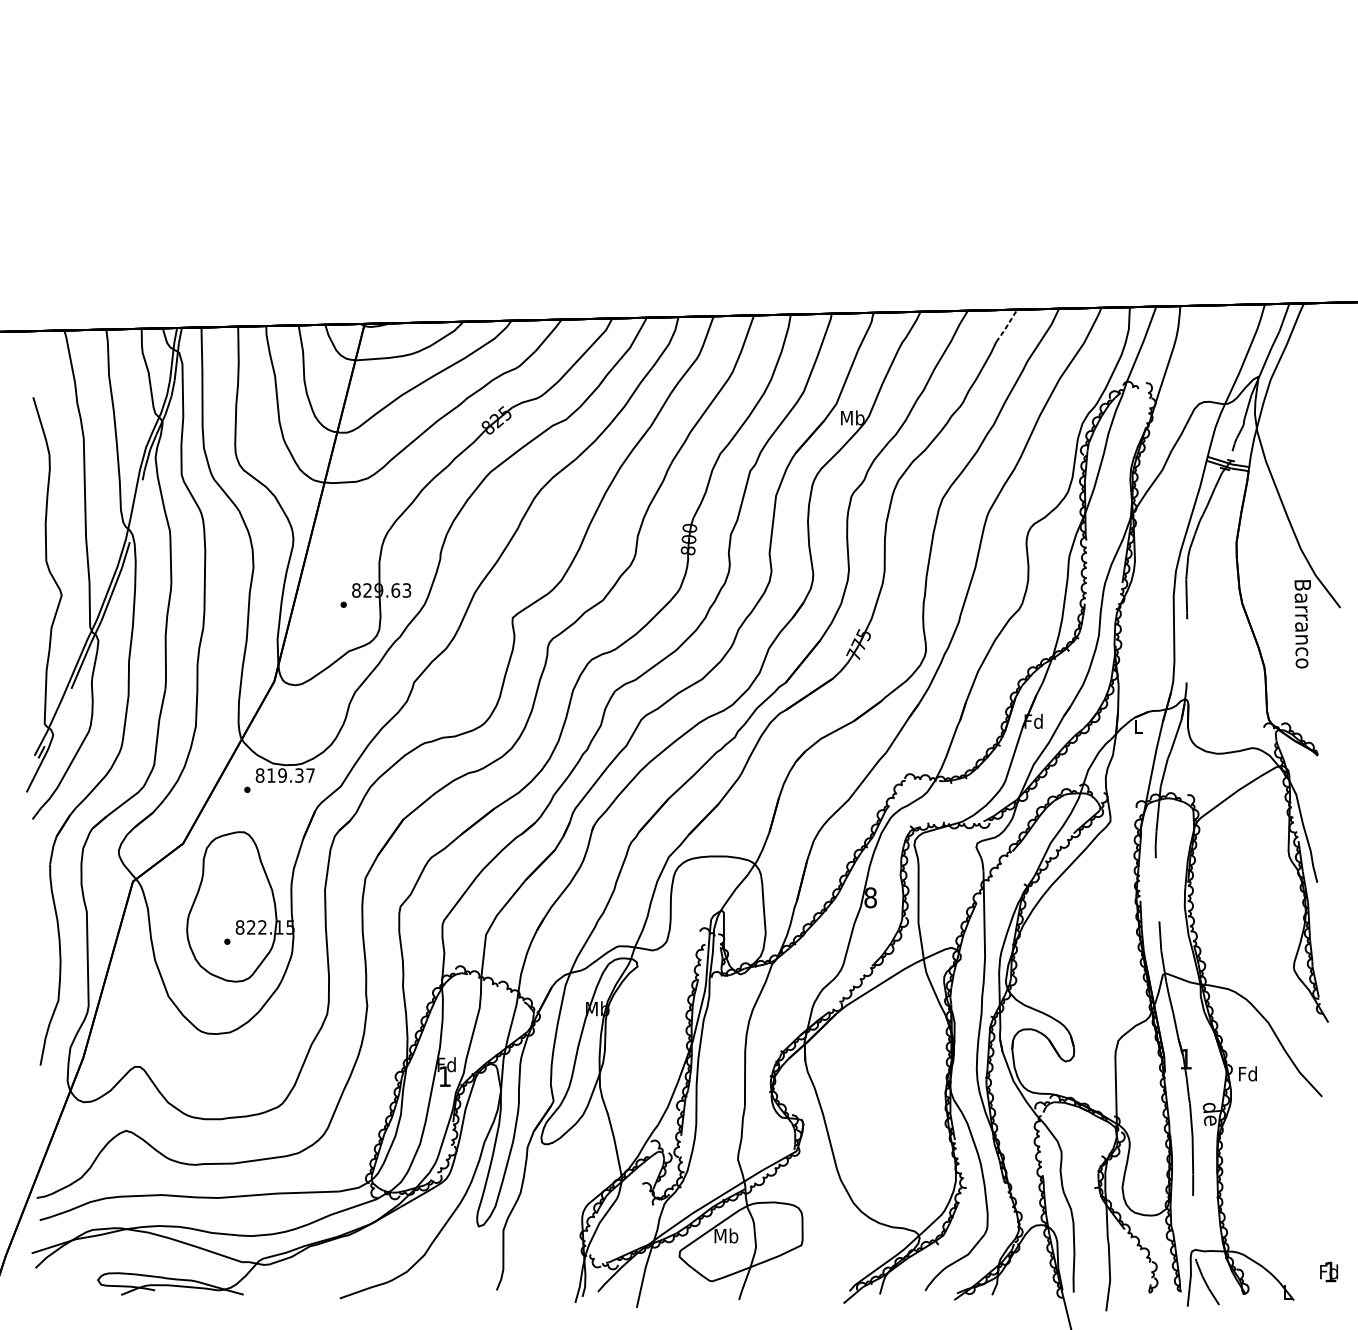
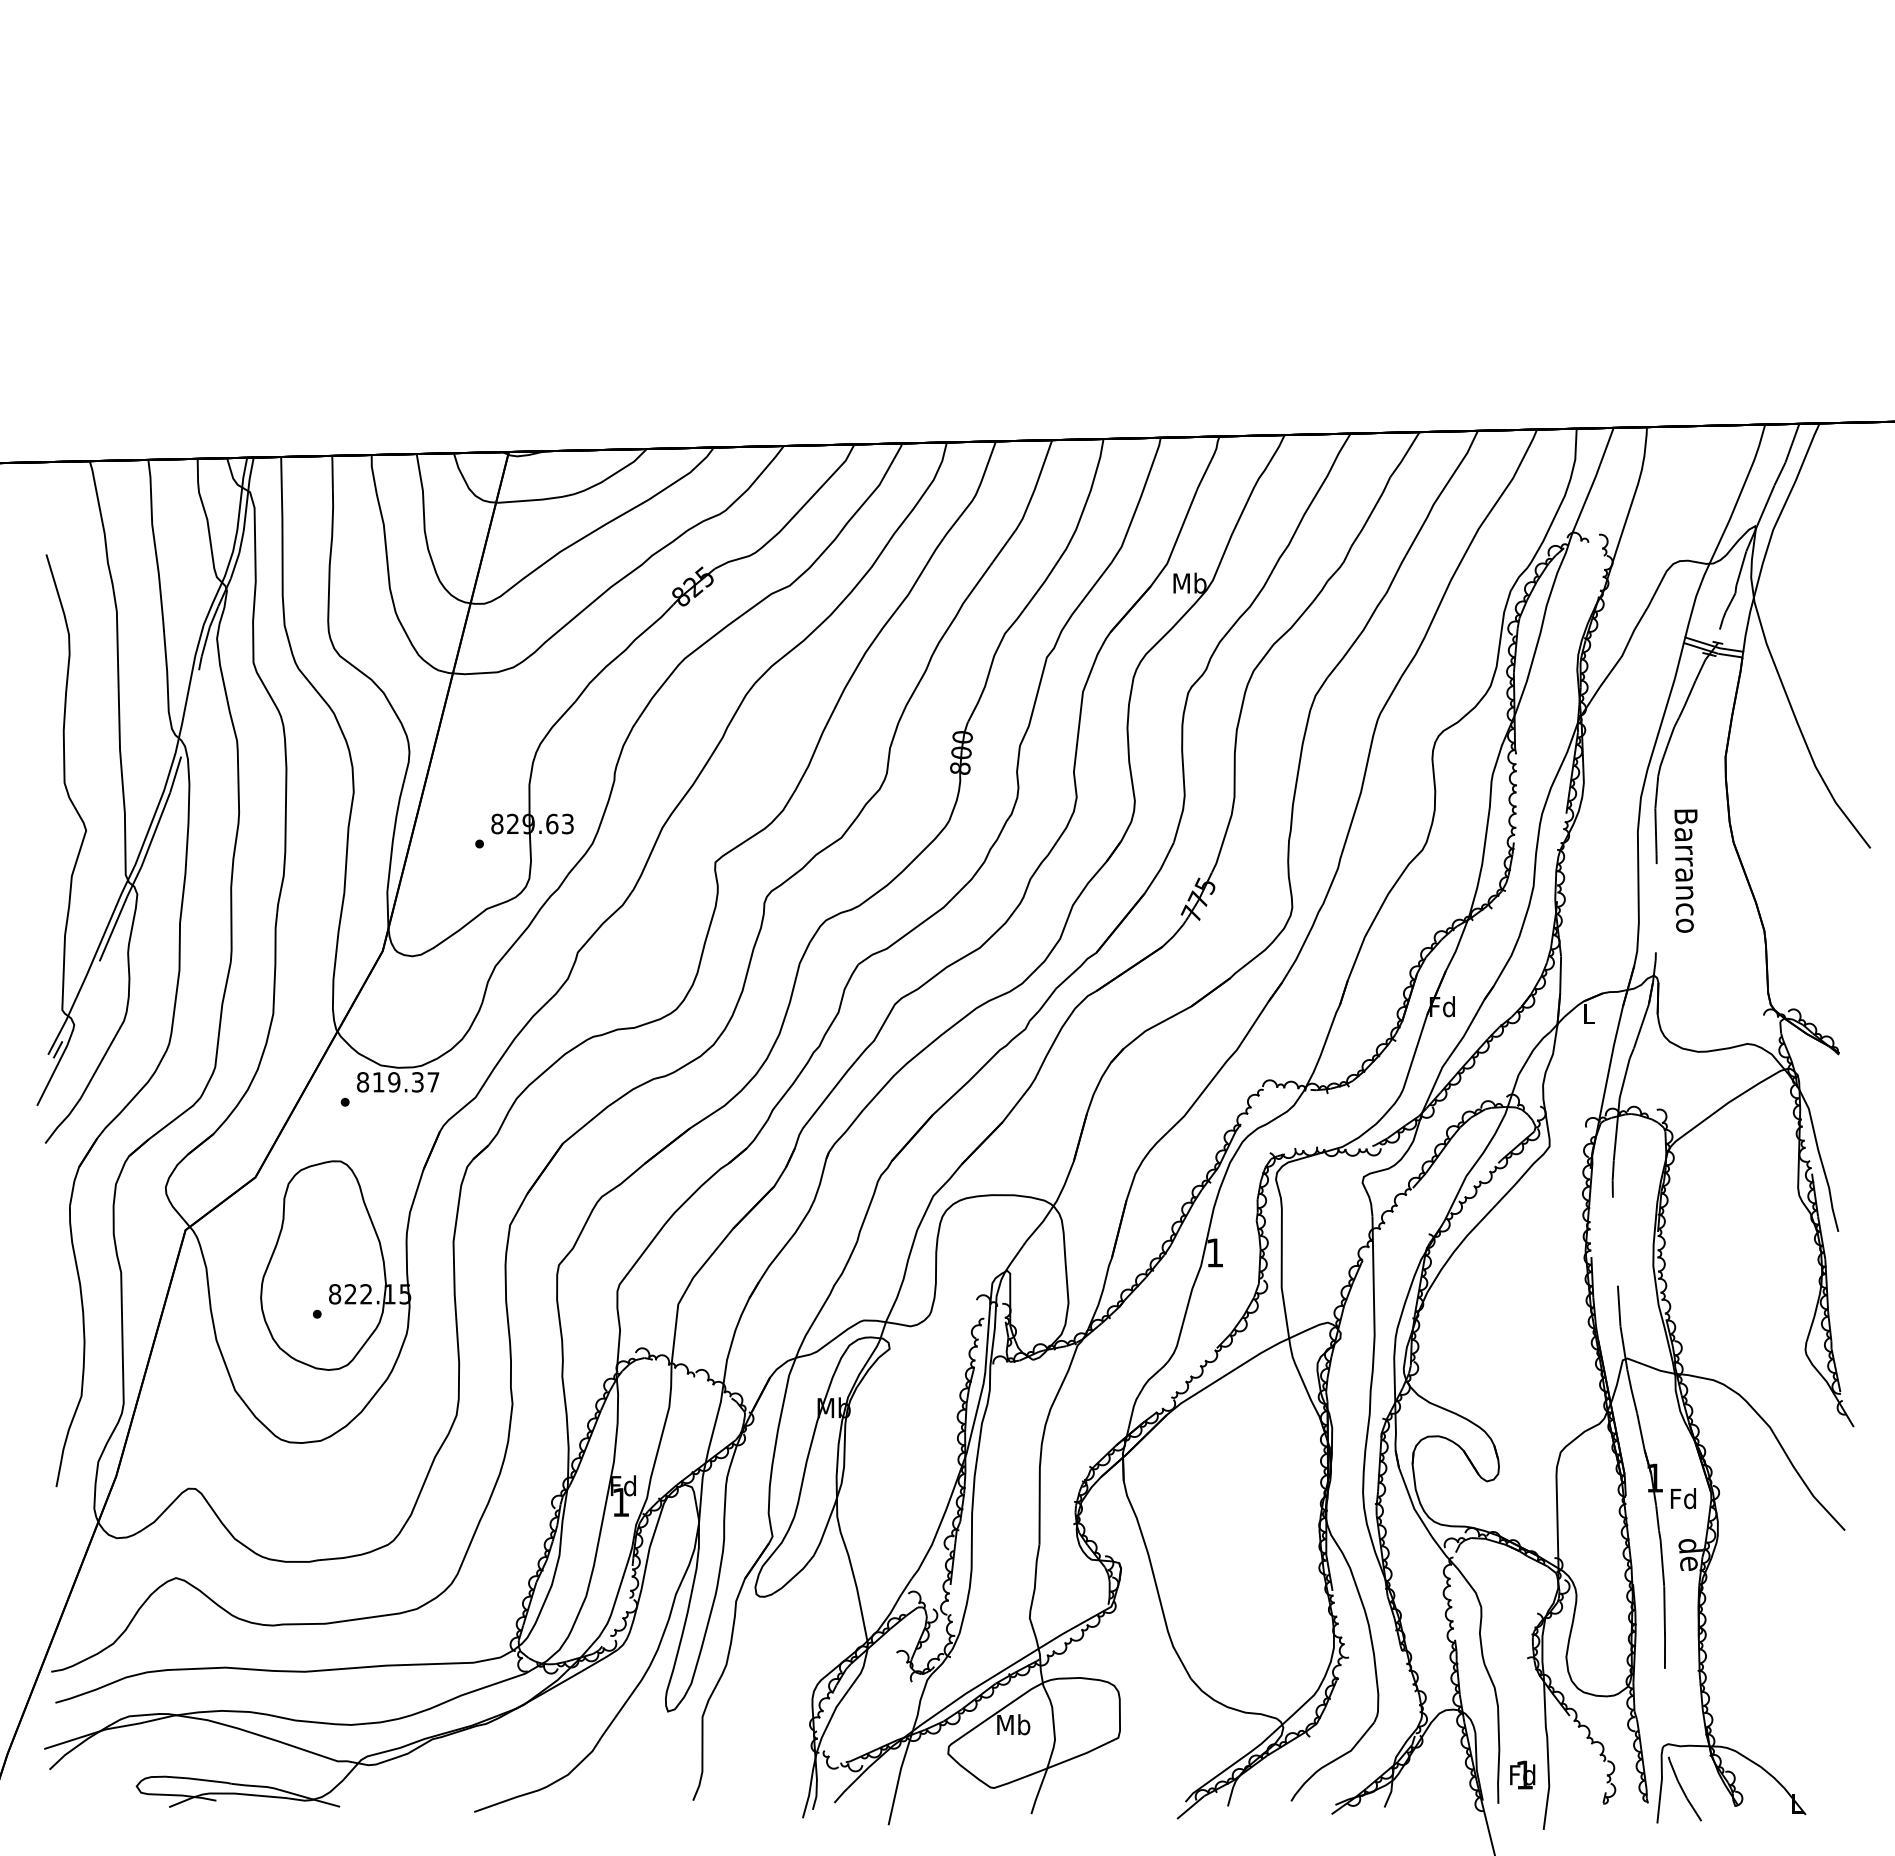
line: (1007, 326) -> (1405, 455), dashed -> solid
text: (1302, 623) -> (1685, 870), moved
text: (870, 897) -> (1214, 1252), 8 -> 1
text: (1247, 1073) -> (1683, 1498), moved
text: (1328, 1271) -> (1522, 1774), moved

